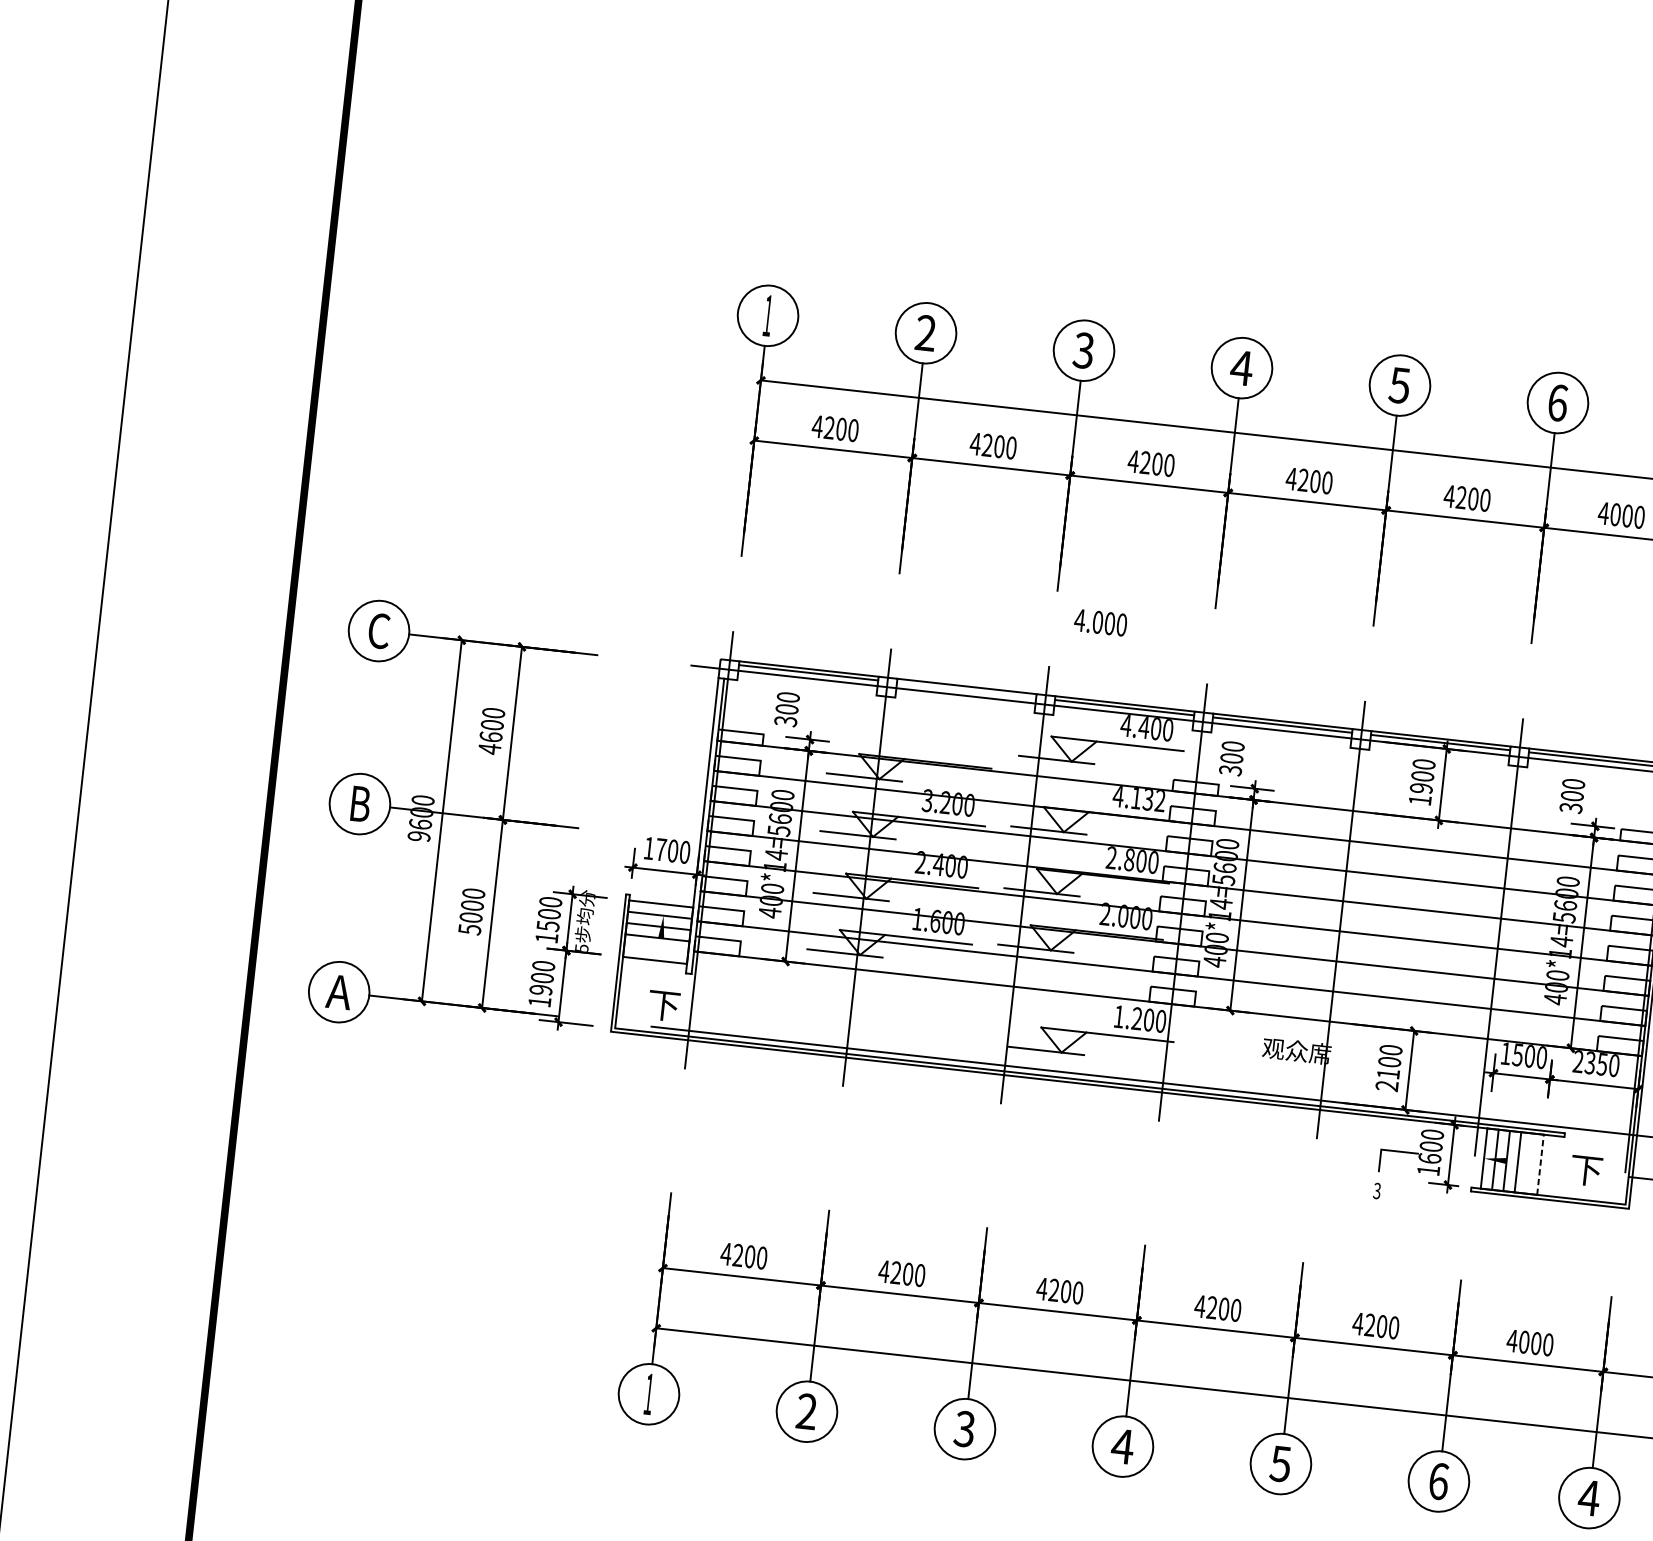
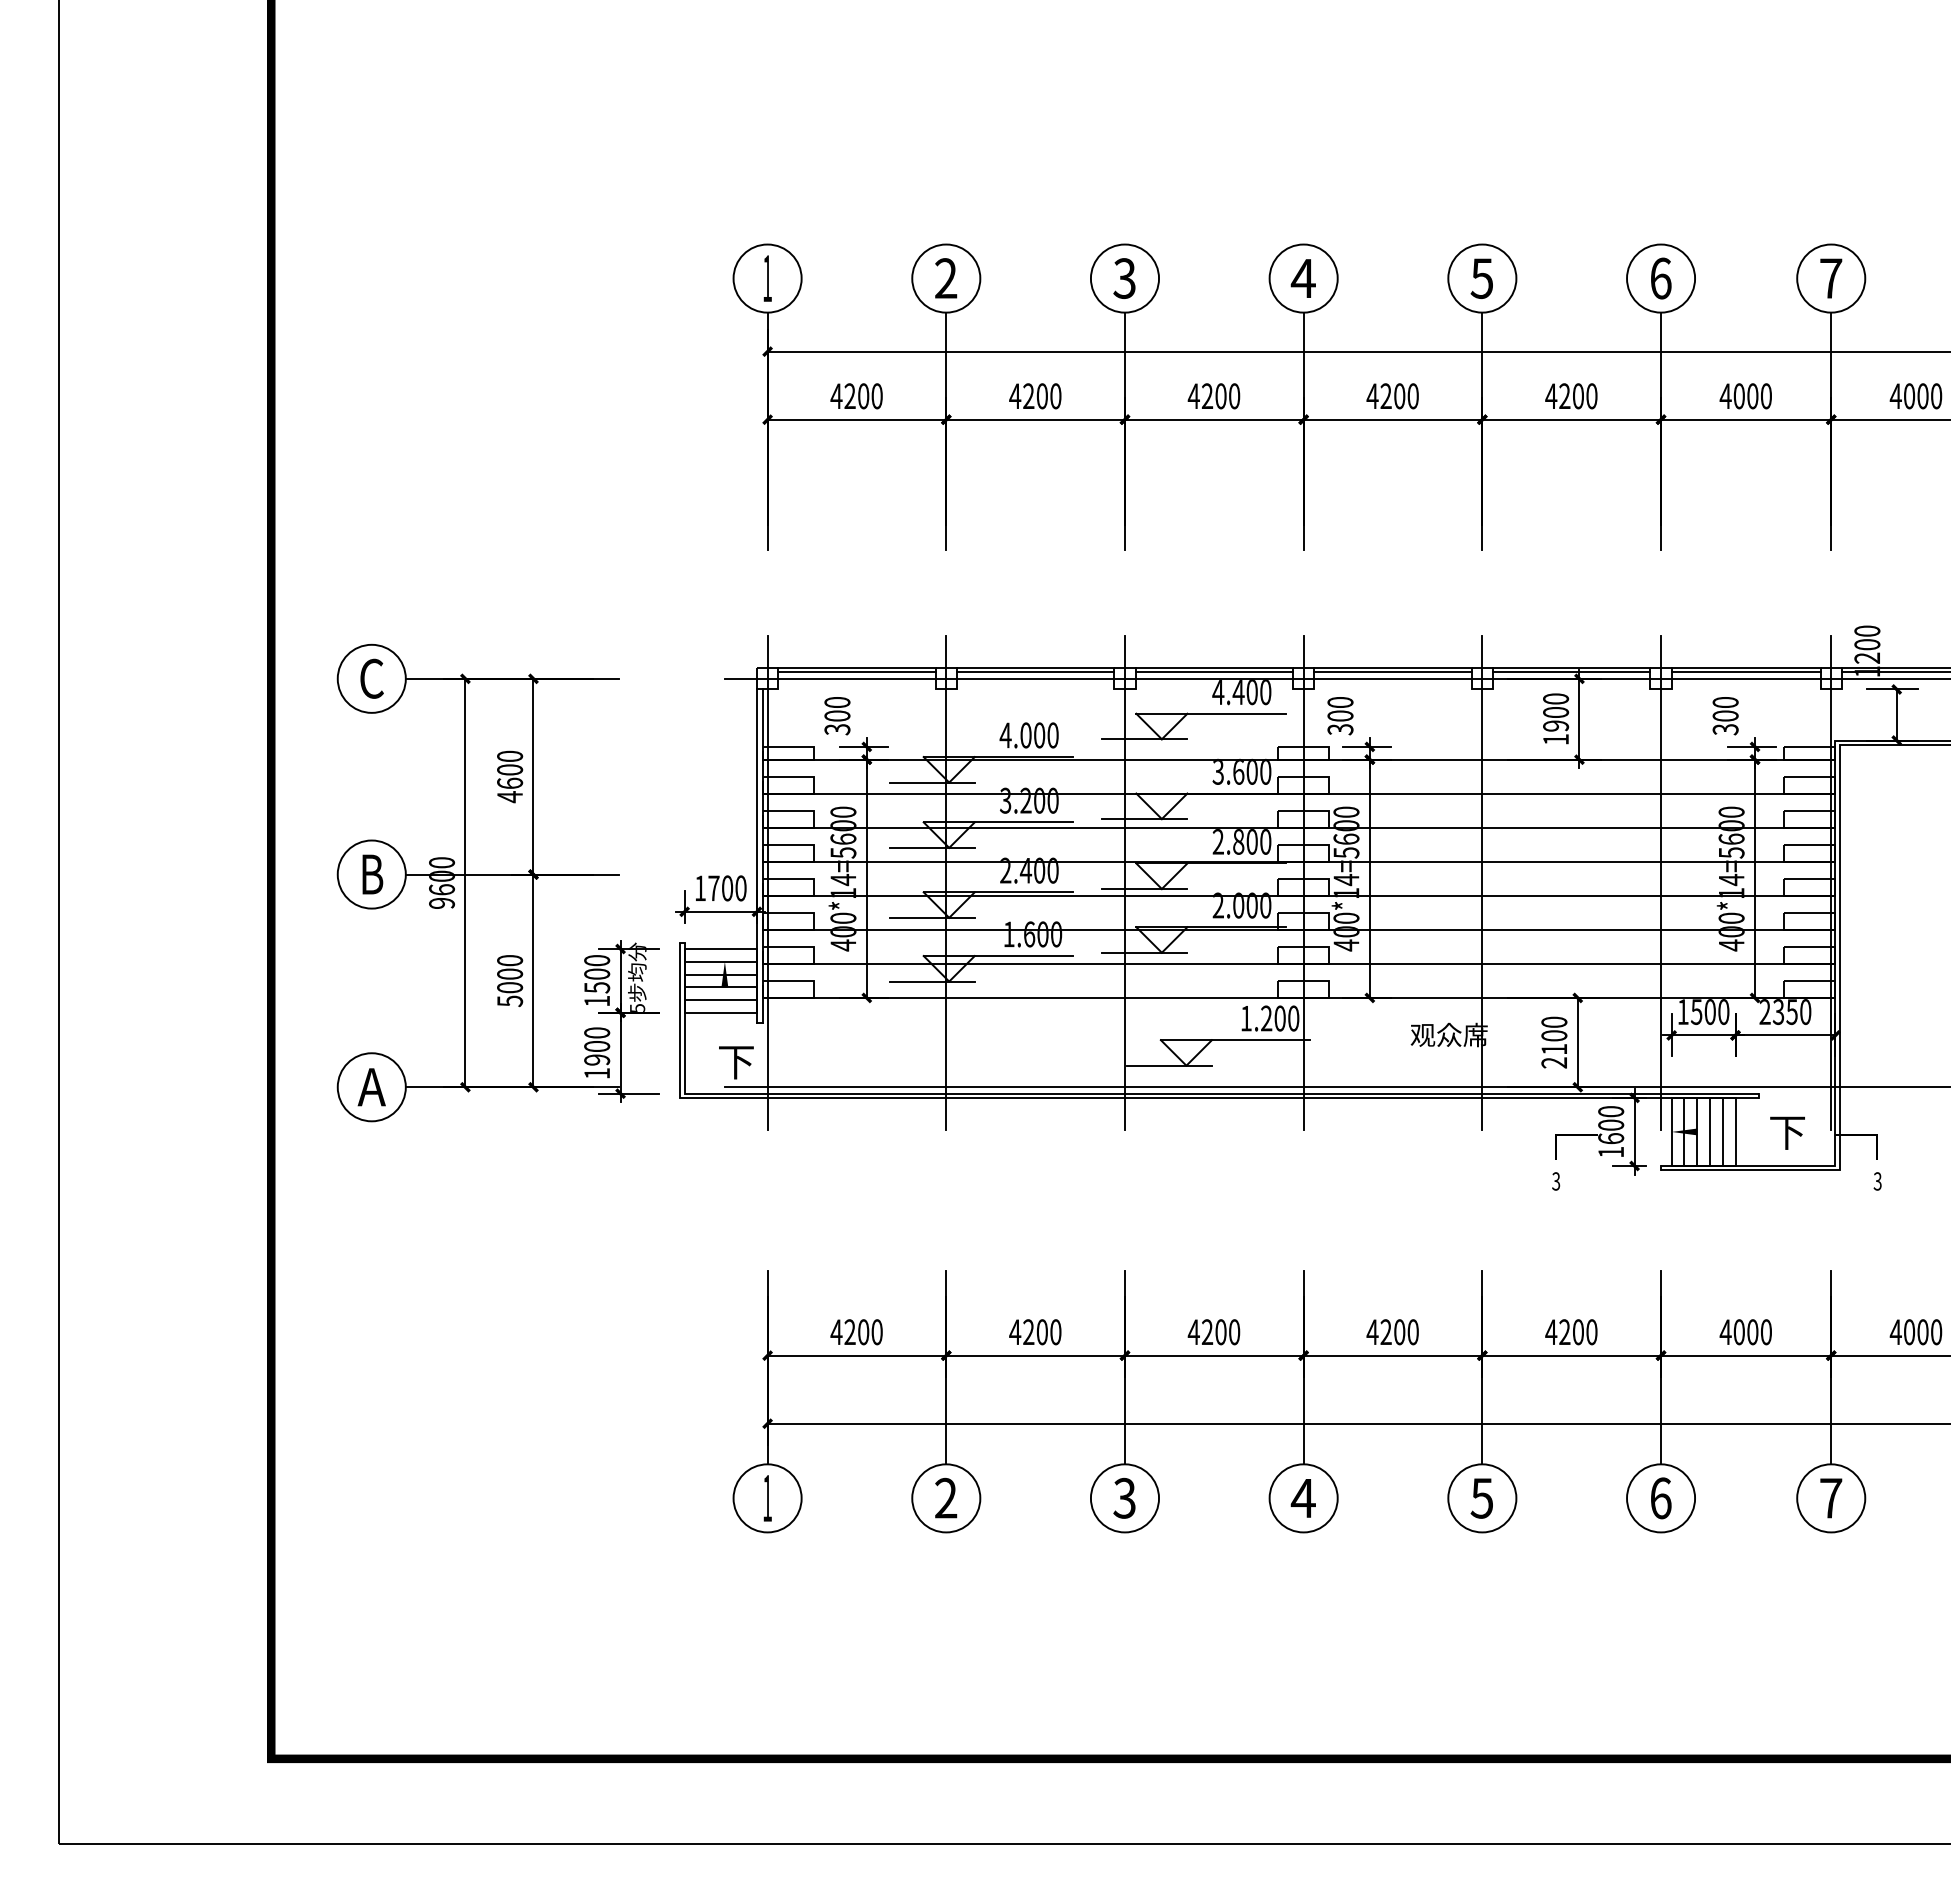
text: (1100, 622) -> (1028, 735), moved
line: (966, 690) -> (1035, 672), added
text: (1138, 797) -> (1241, 771), 4.132 -> 3.600
line: (655, 949) -> (720, 1000), added
line: (1529, 1163) -> (1722, 1131), added
line: (1540, 1164) -> (1735, 1131), dashed -> solid
text: (1588, 1498) -> (1830, 1498), 4 -> 7

